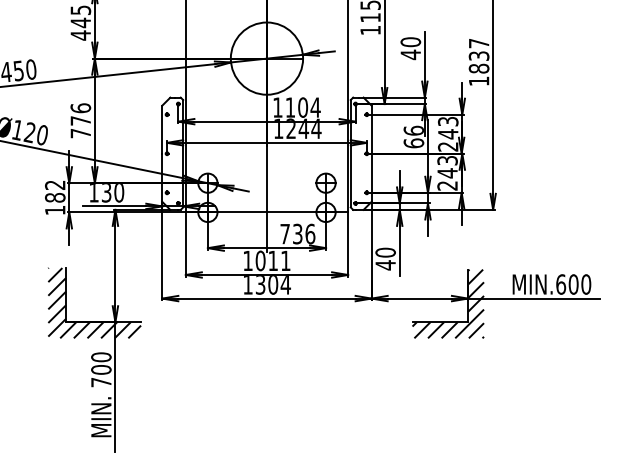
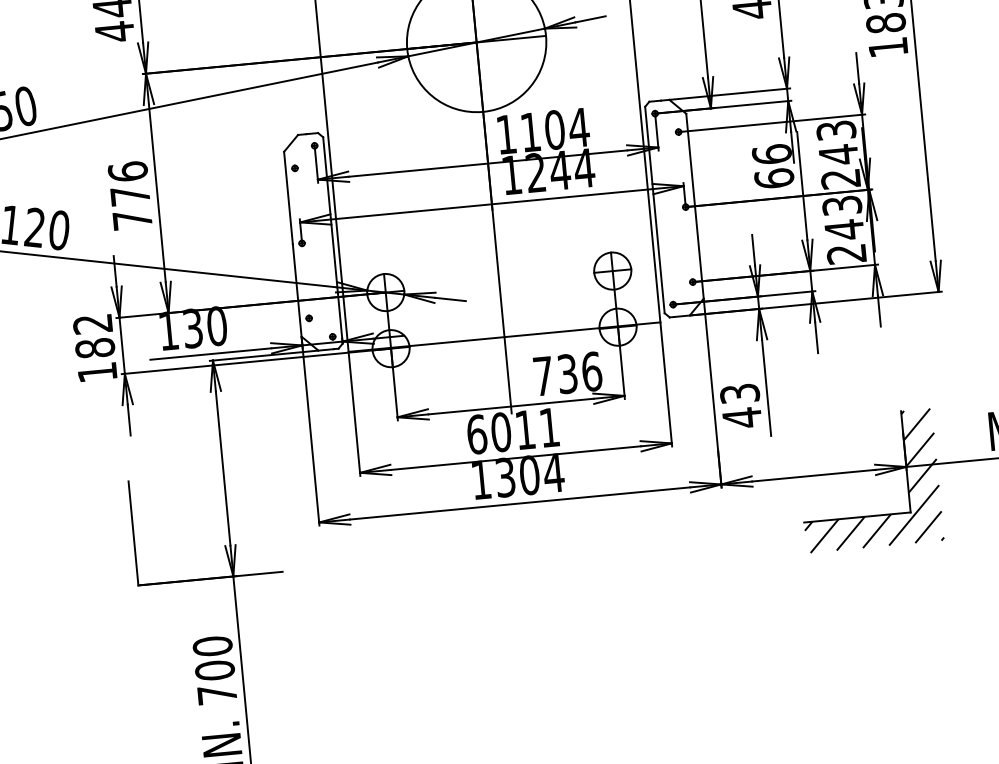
text: (385, 252) -> (739, 393), 40 -> 43
text: (248, 260) -> (477, 433), 1011 -> 6011
hatch: (94, 303) -> (189, 544), removed

